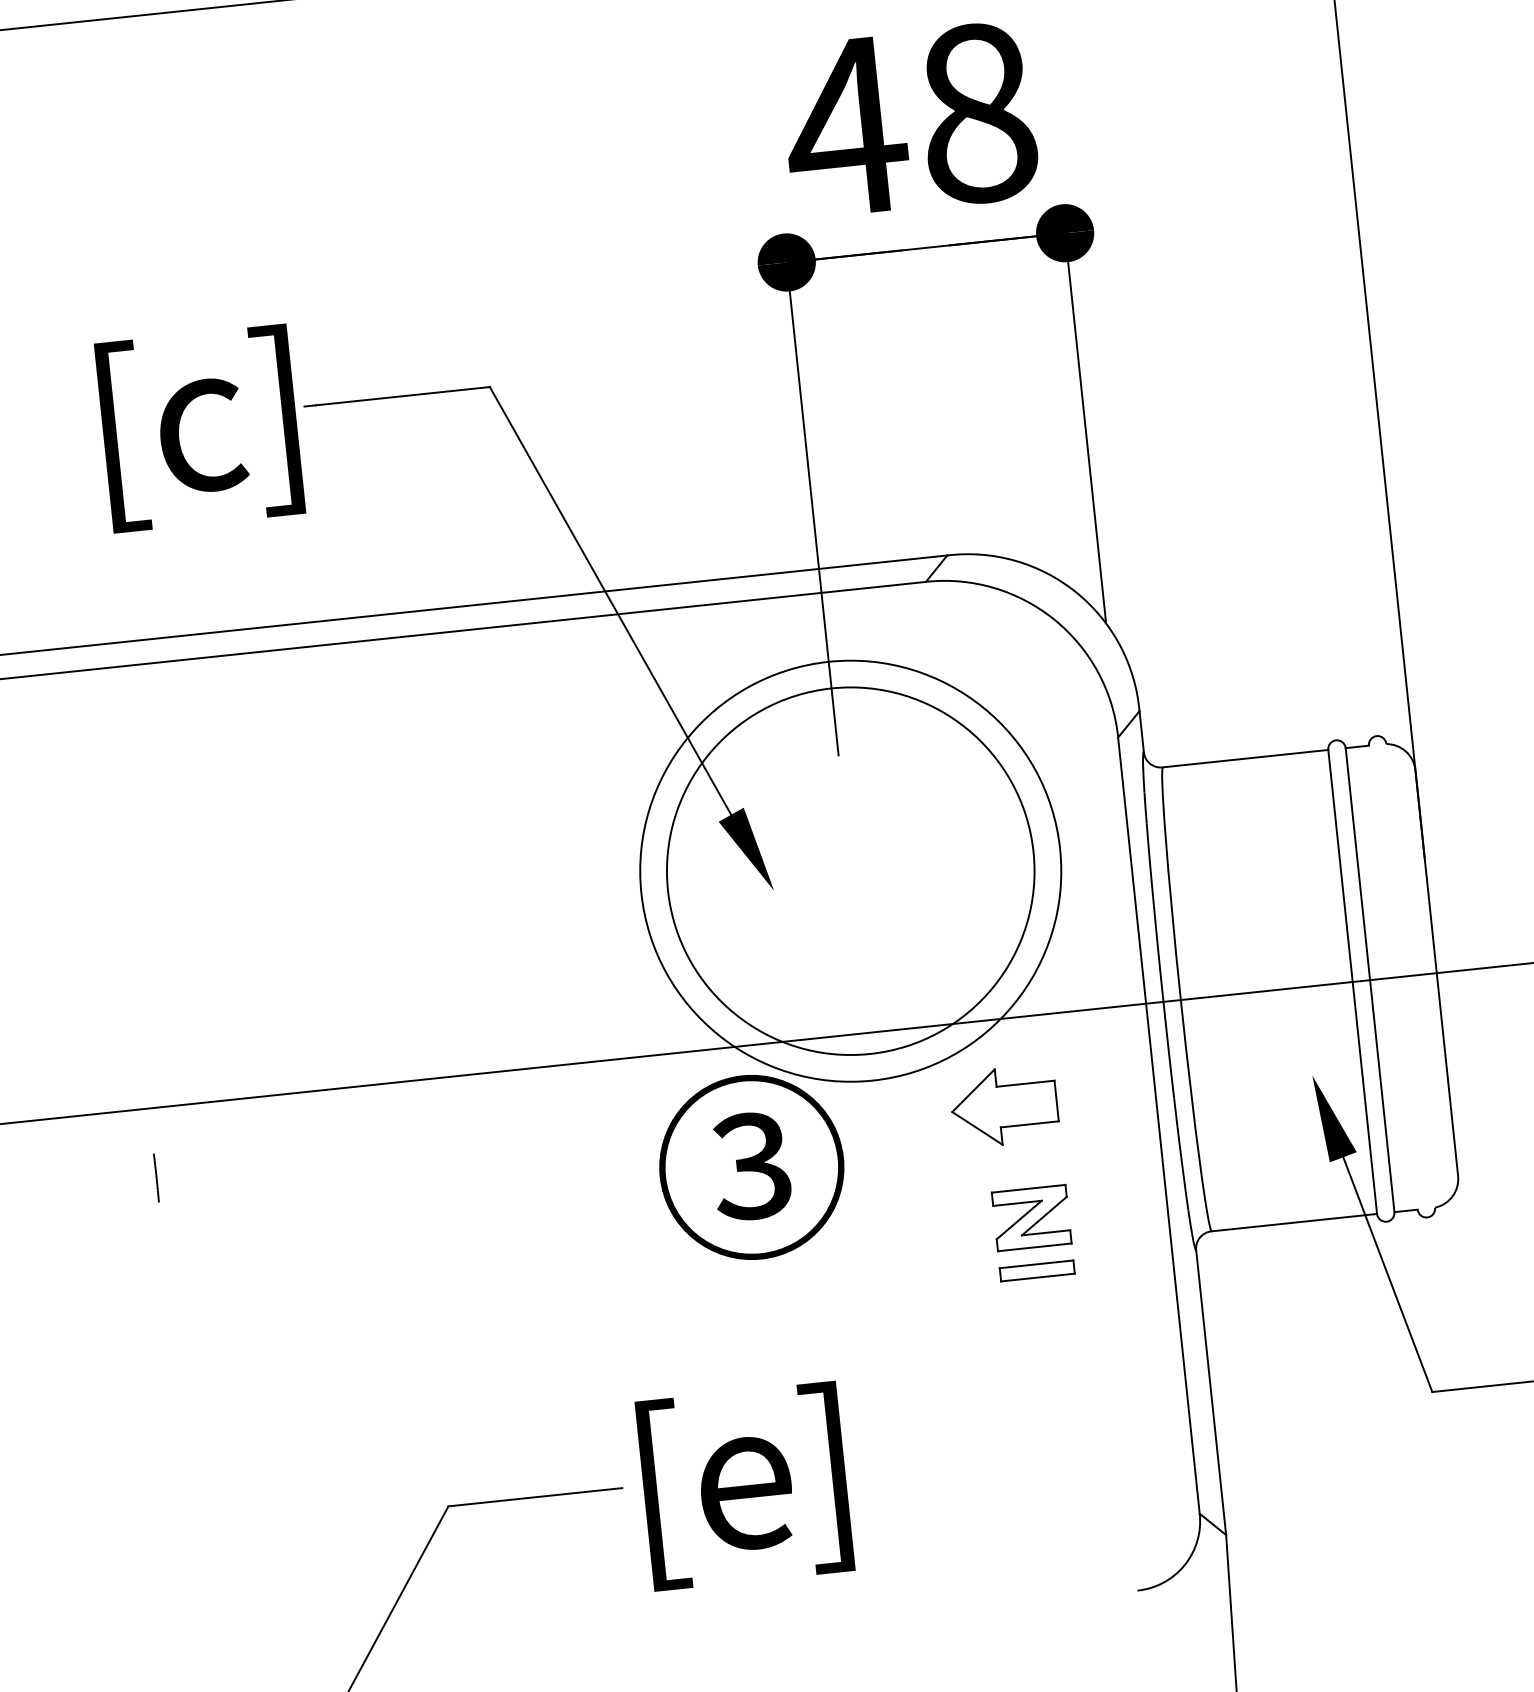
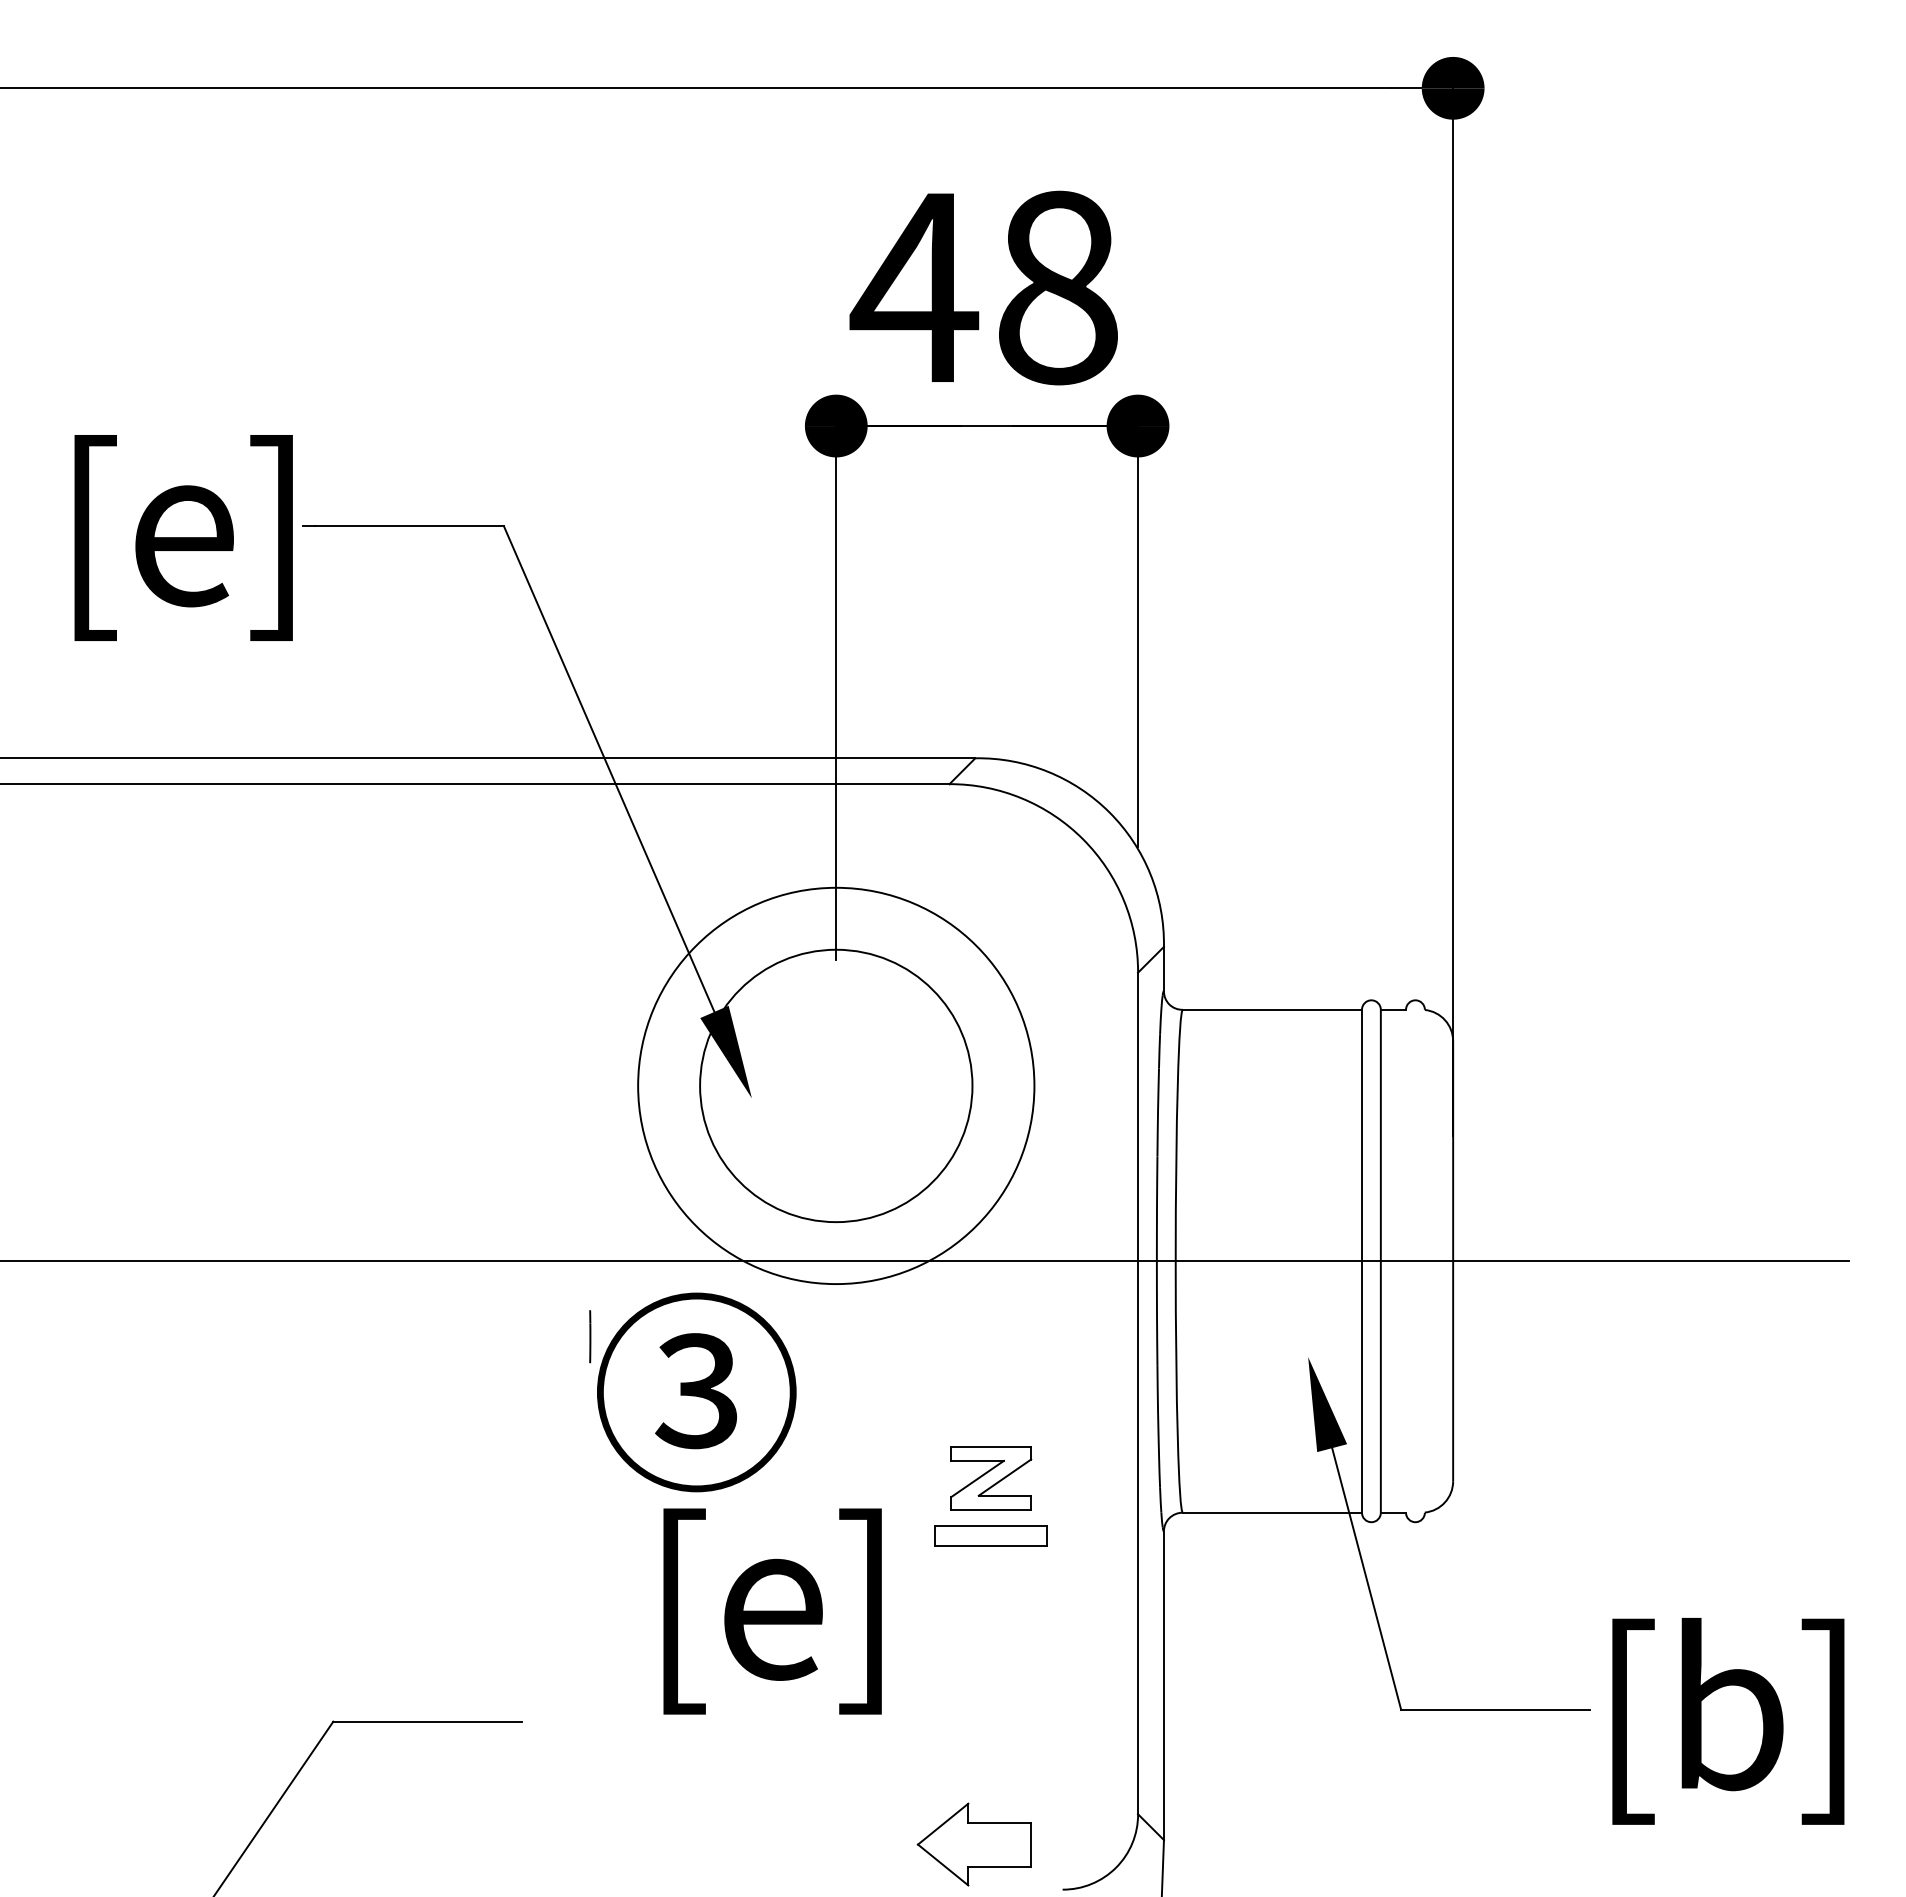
text: (169, 431) -> (155, 537), [c] -> [e]
circle: (850, 870) -> (836, 1085), size x0.6
part: (1003, 1106) -> (973, 1844), moved
line: (156, 1177) -> (590, 1336), moved
part: (1036, 1270) -> (990, 1535), size x1.4
text: (744, 1486) -> (772, 1611), moved

